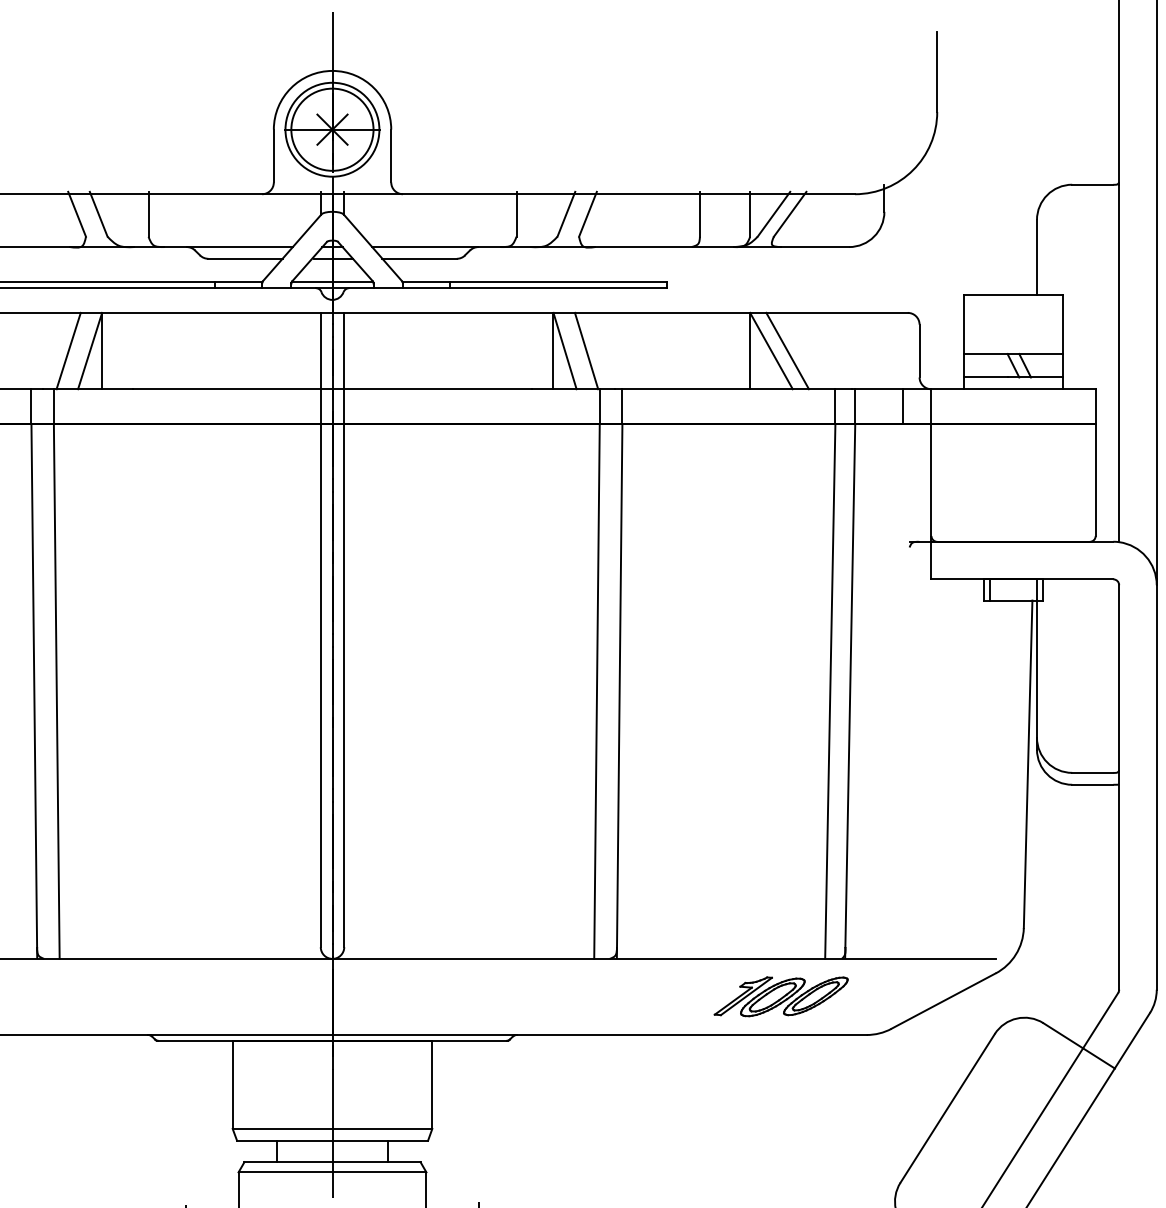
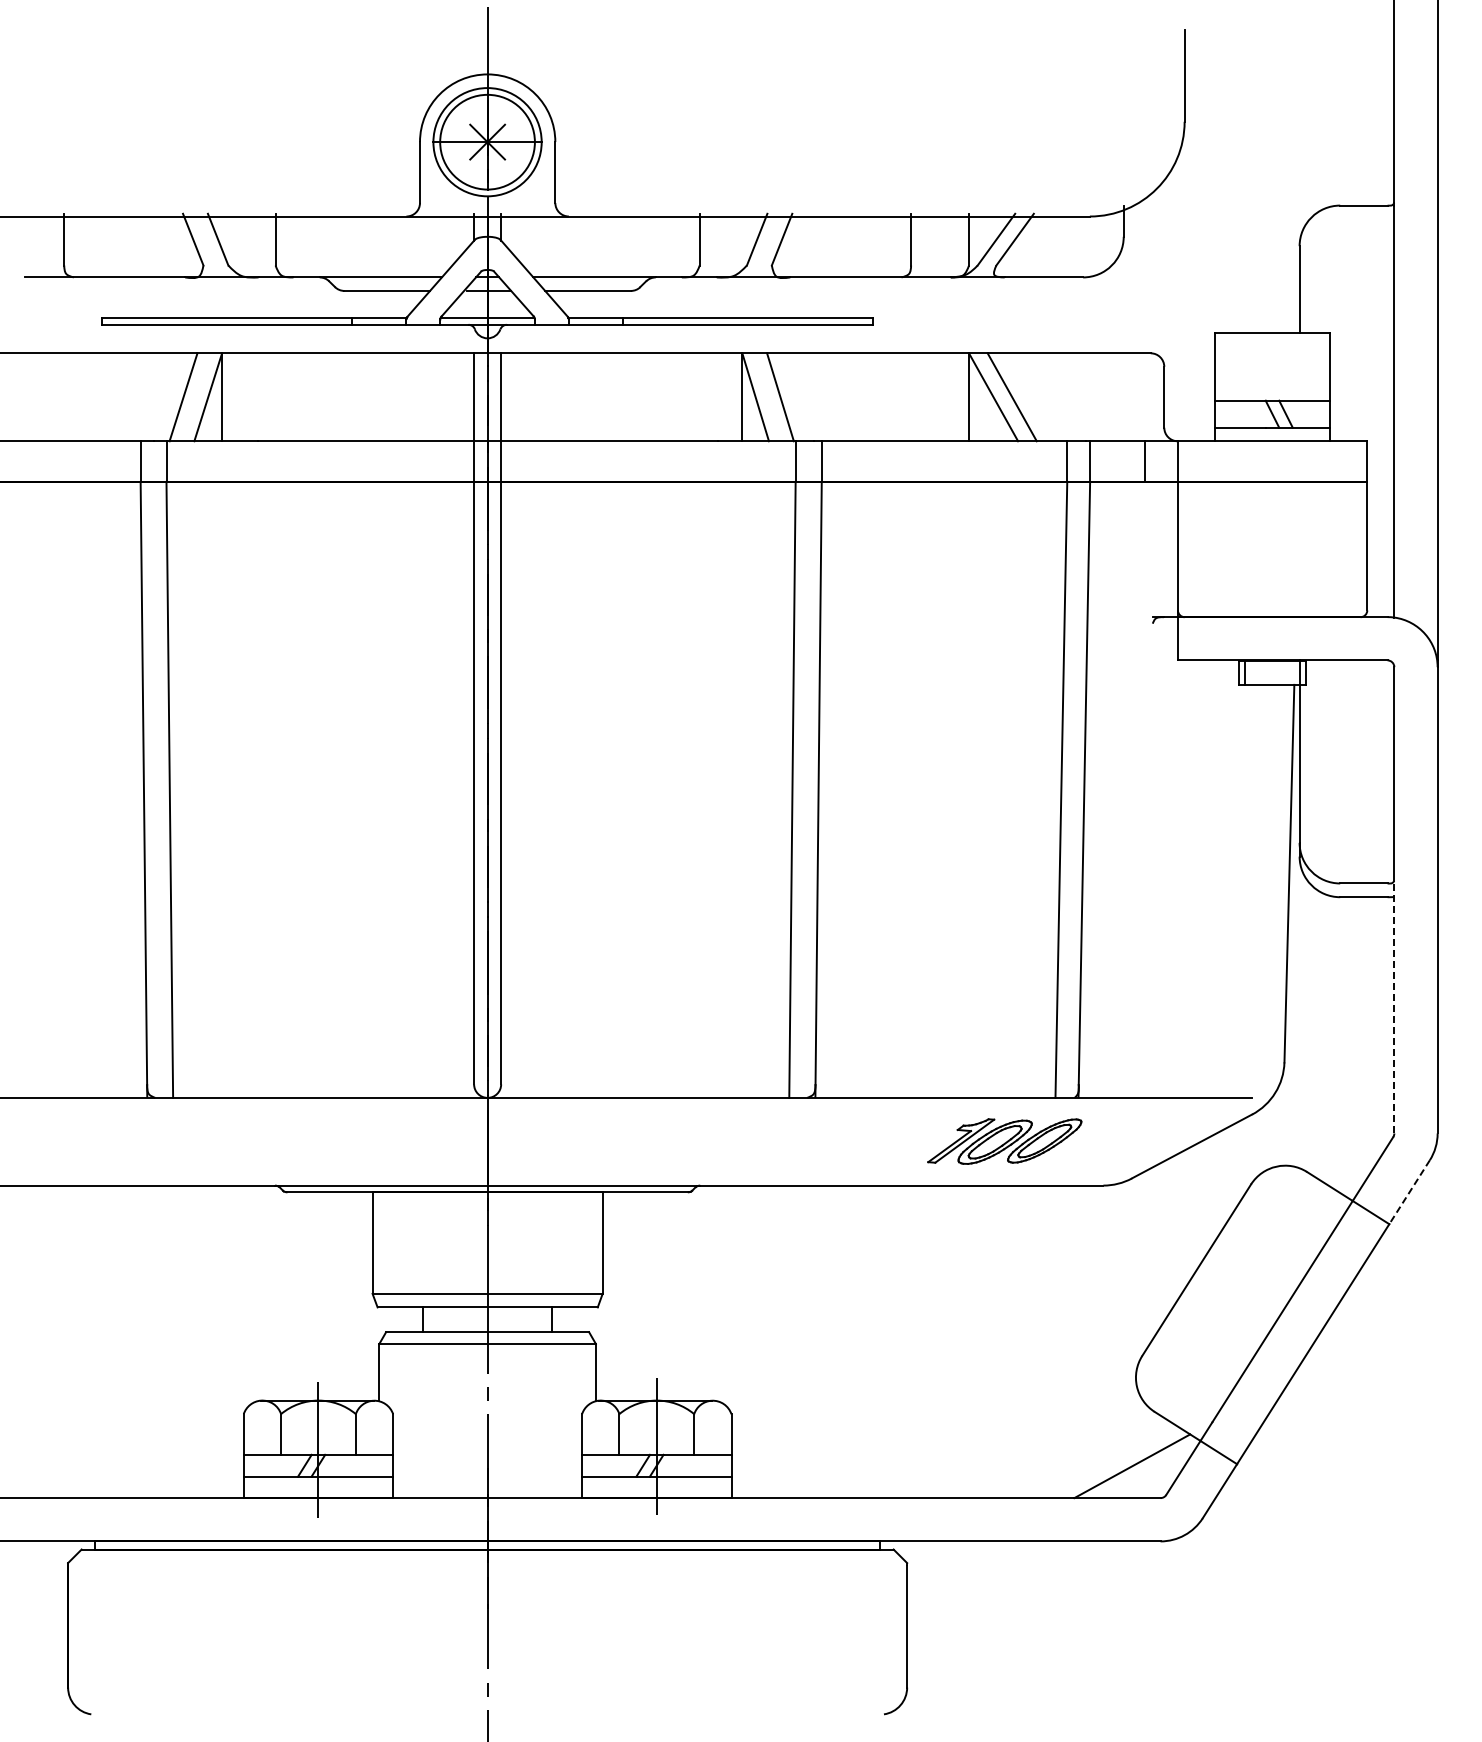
line: (1119, 879) -> (1394, 1006), solid -> dashed
line: (1132, 1040) -> (1409, 1192), solid -> dashed

